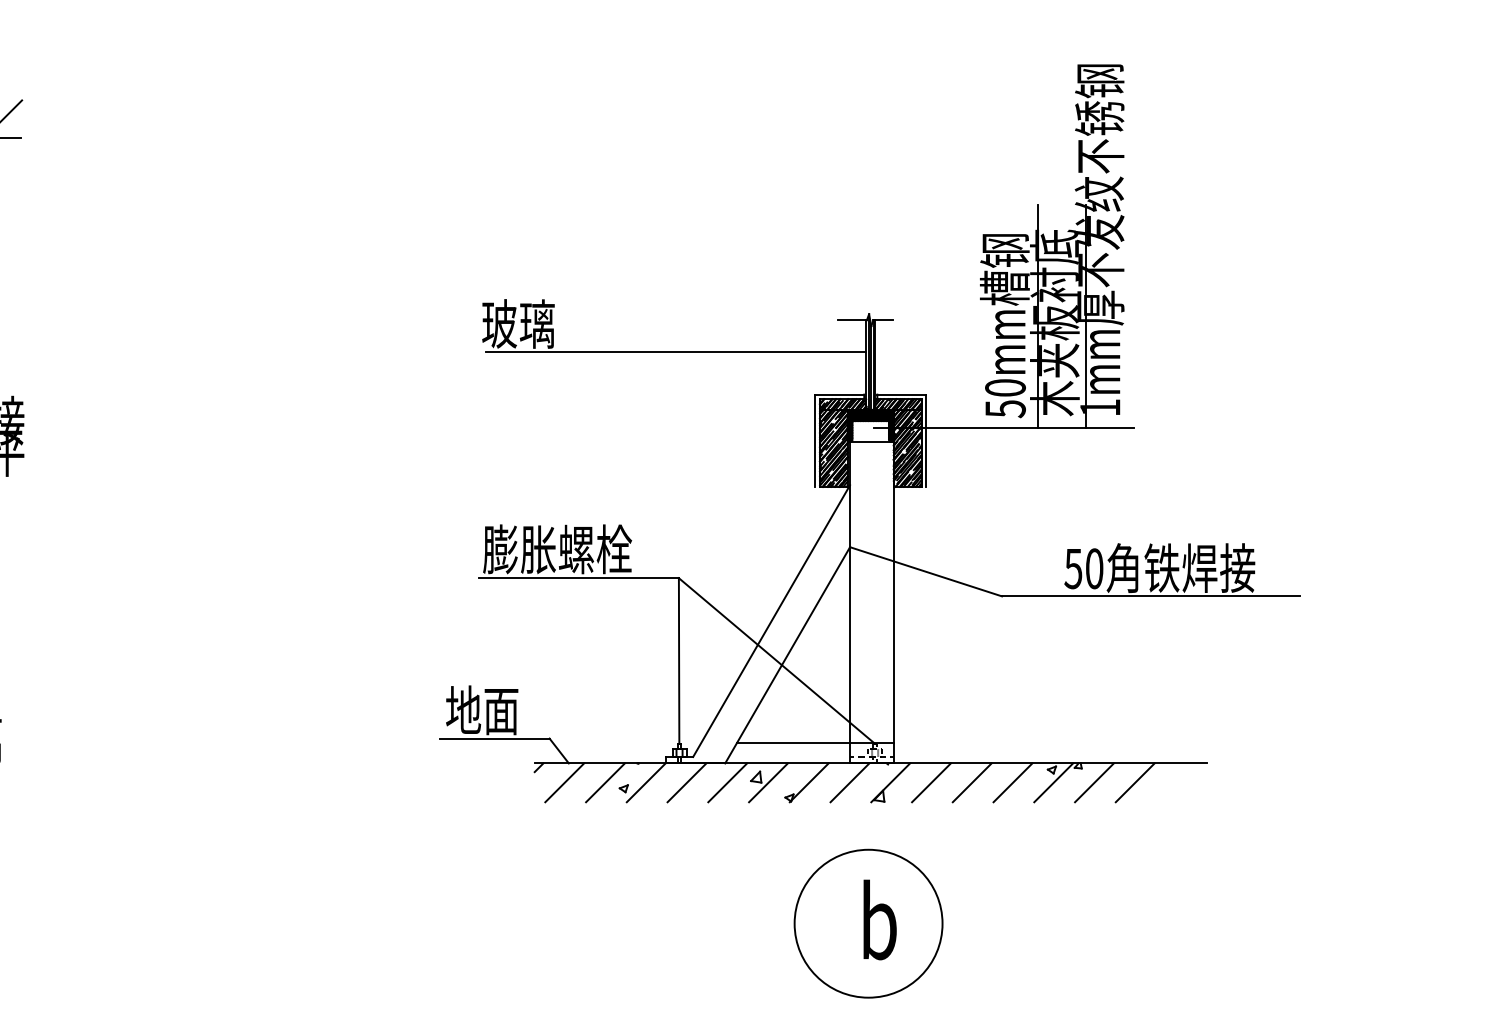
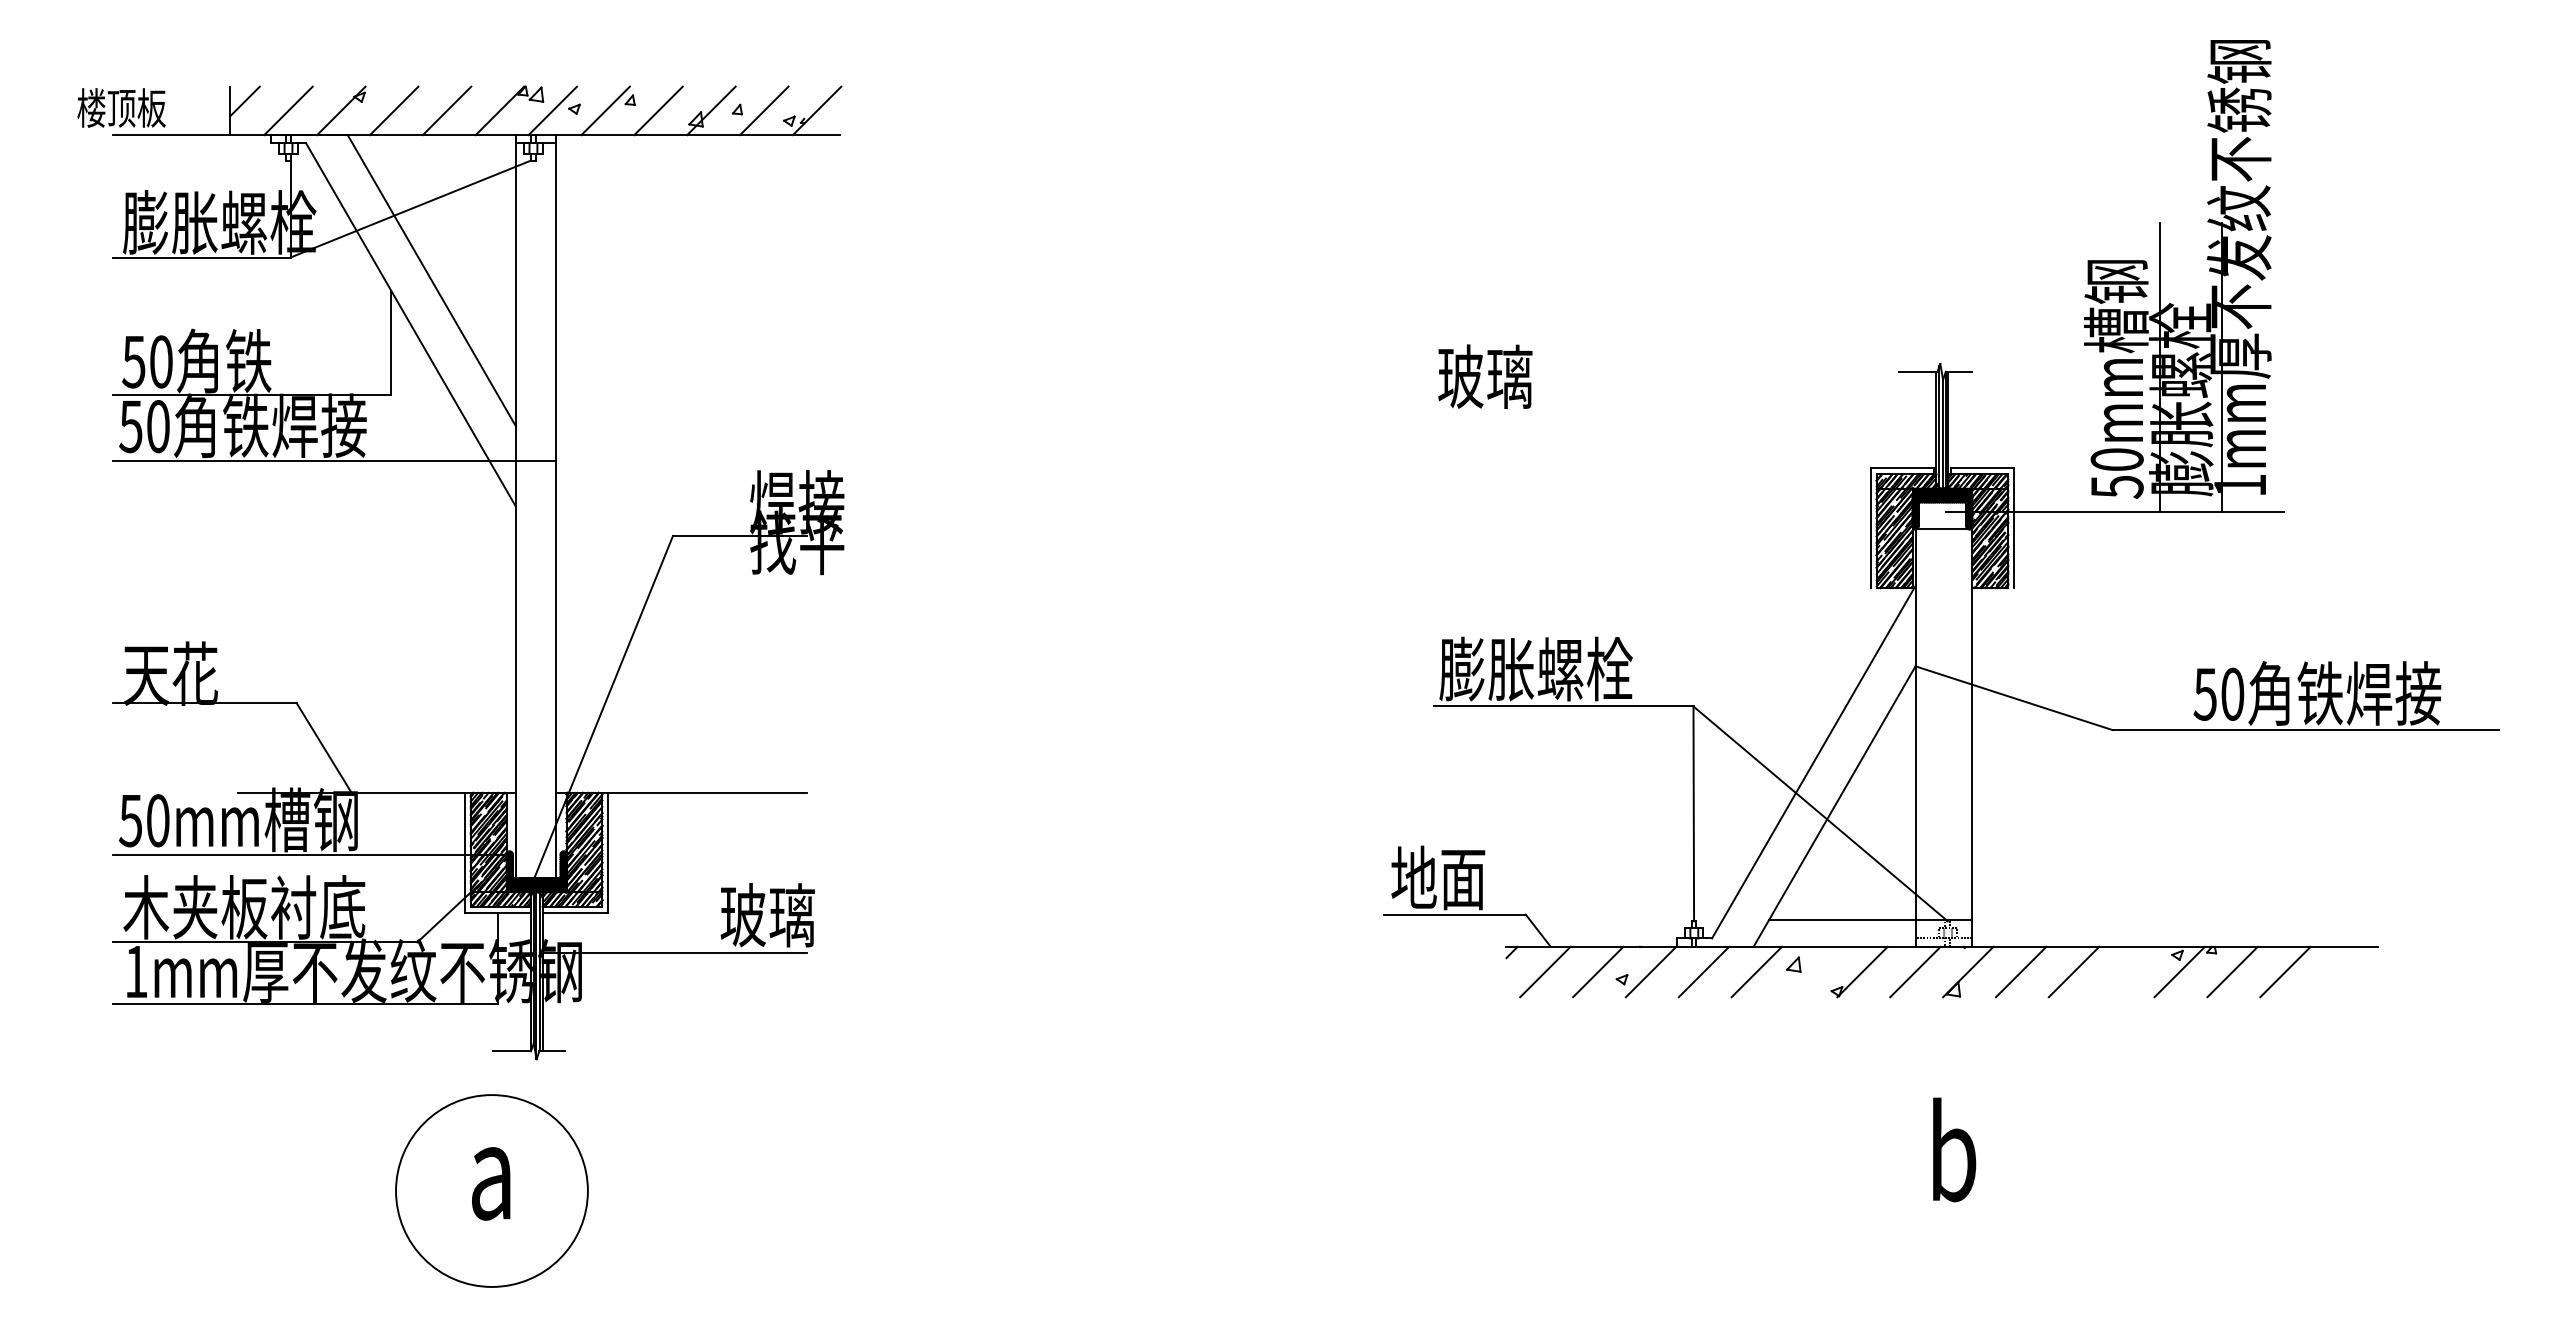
text: (1055, 323) -> (2181, 375), 木夹板衬底 -> 膨胀螺栓
line: (675, 351) -> (1689, 412), removed
line: (768, 782) -> (1809, 971), removed
line: (1012, 782) -> (2126, 971), removed
circle: (868, 923) -> (1939, 1154), removed

